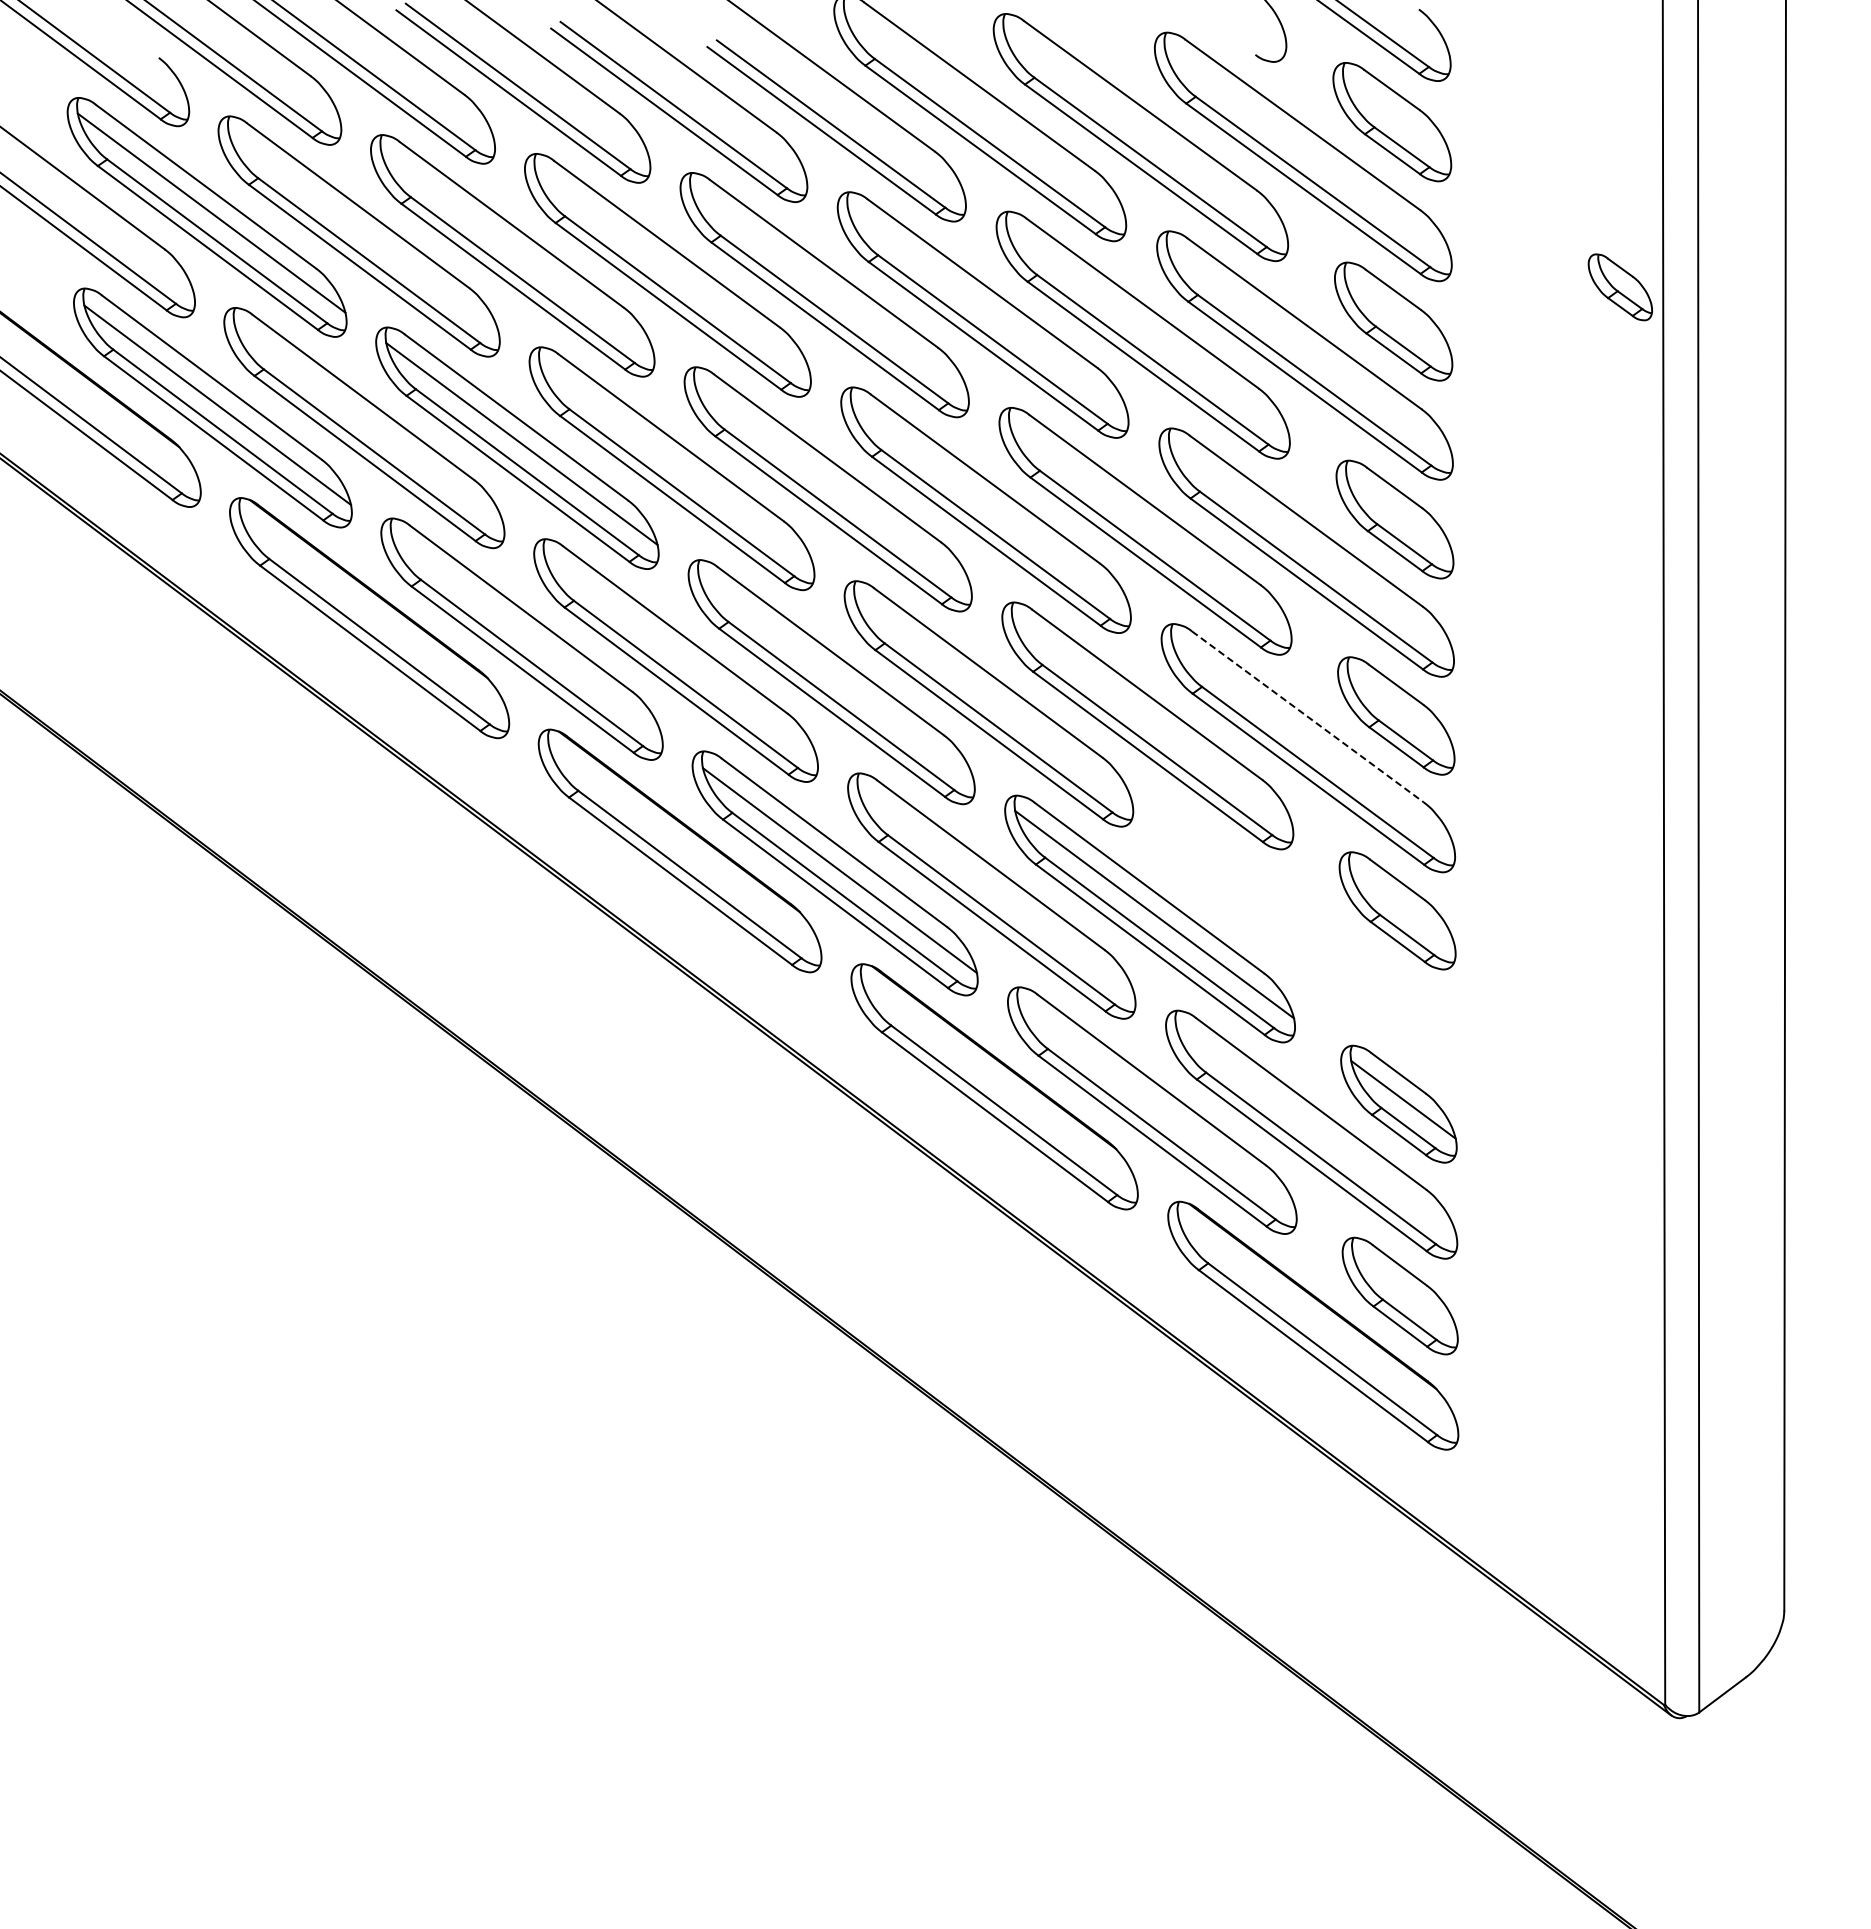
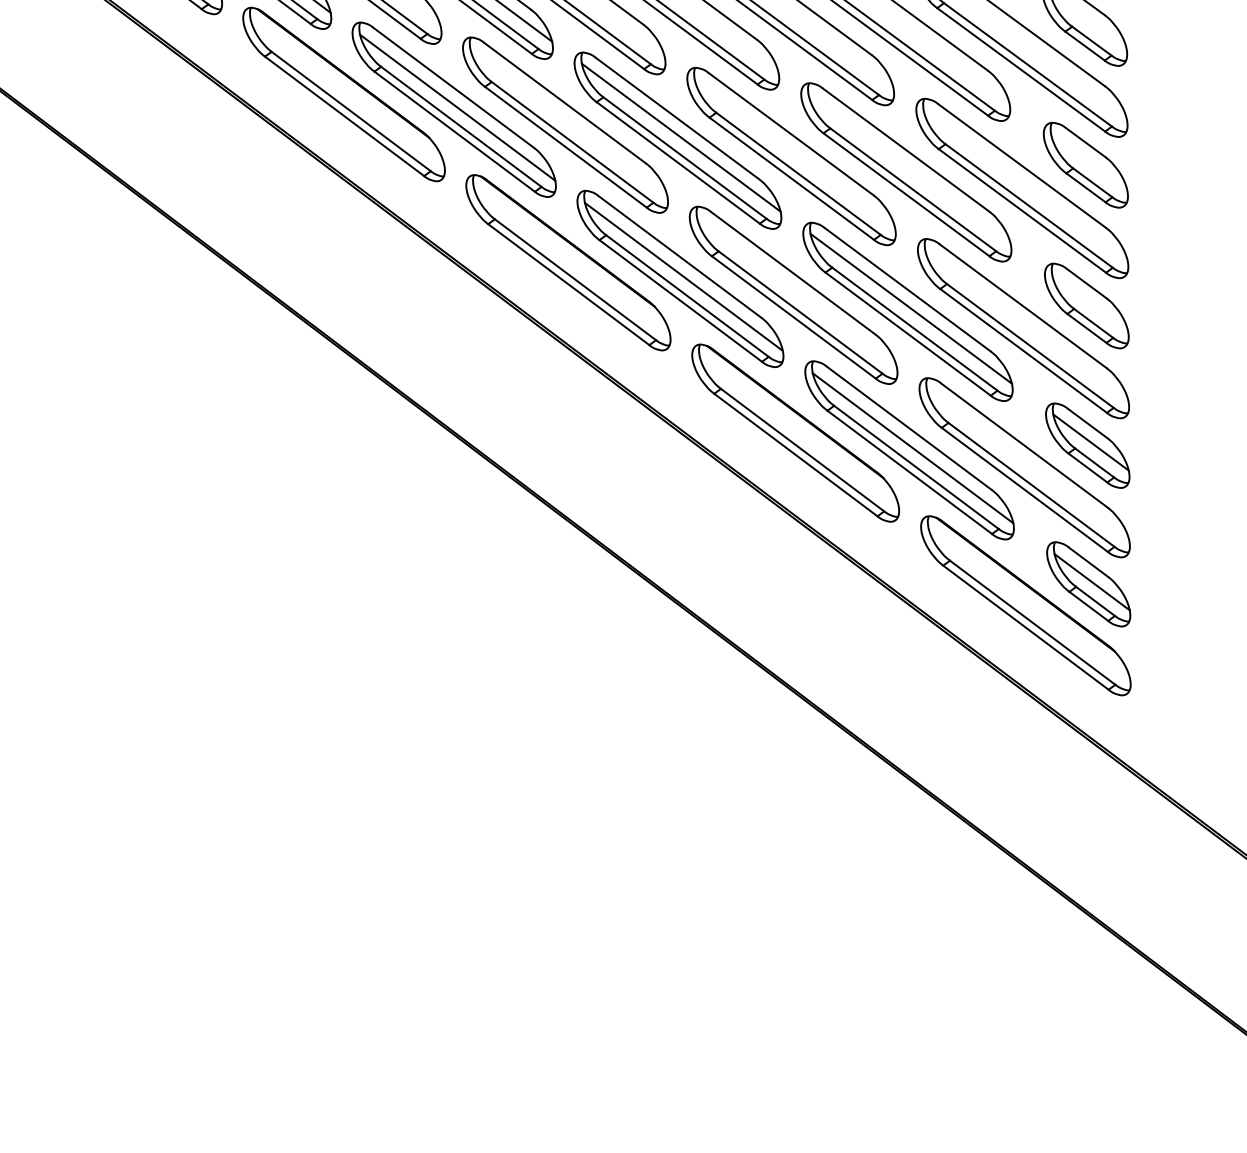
line: (526, 636) -> (457, 107), added
line: (835, 677) -> (680, 137), added
line: (1308, 717) -> (1022, 166), dashed -> solid
part: (1310, 942) -> (1023, 328), added
line: (1157, 1107) -> (913, 448), added
line: (1404, 1293) -> (1091, 582), added

